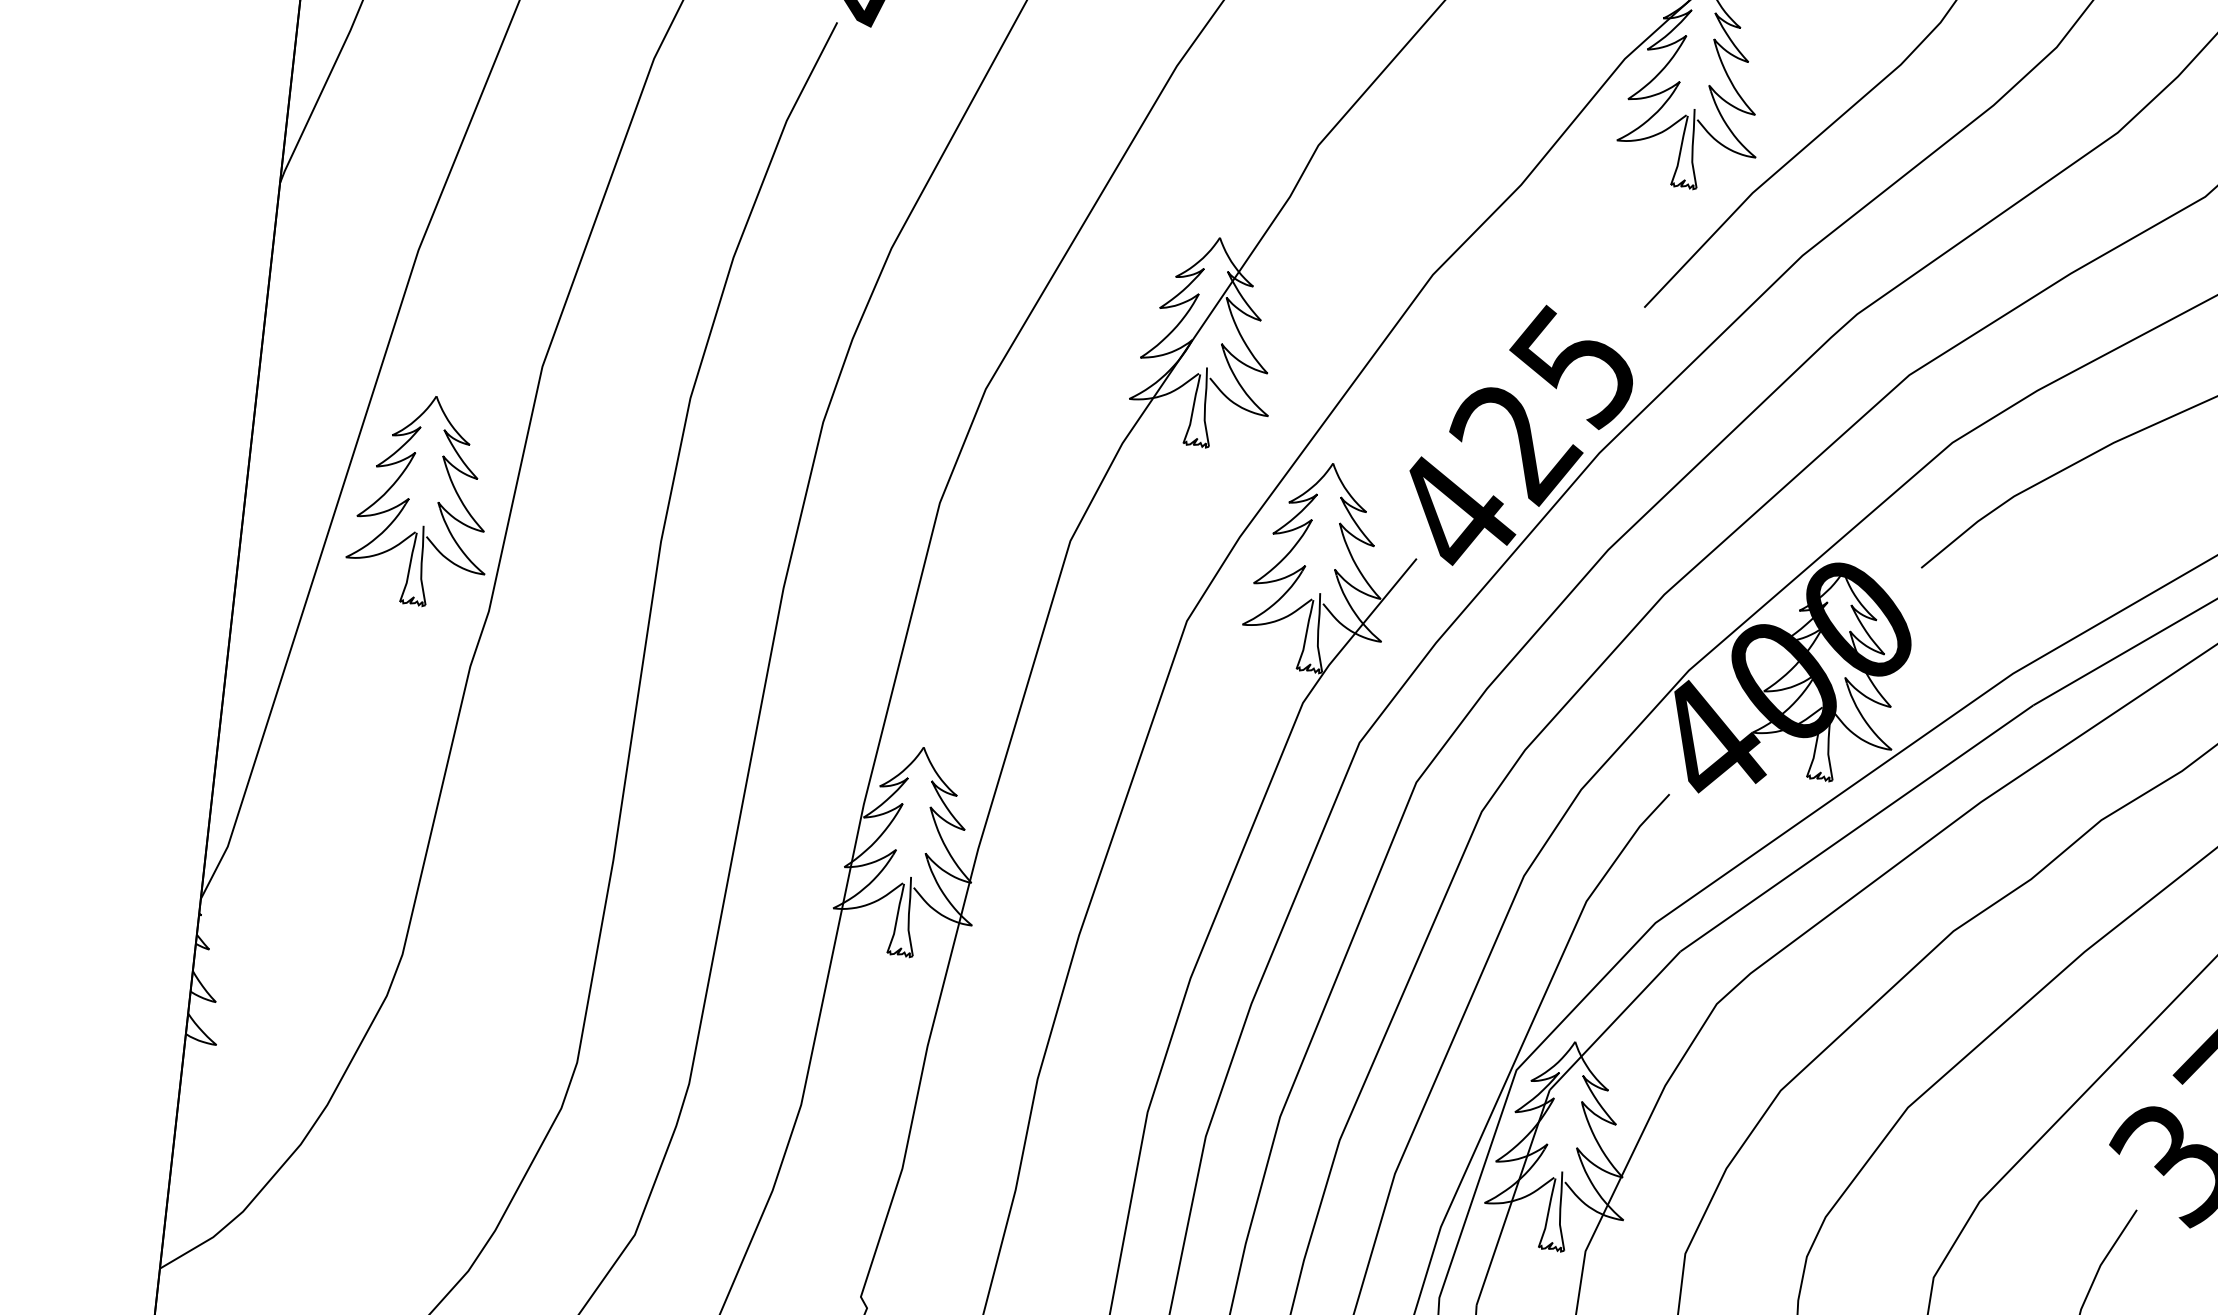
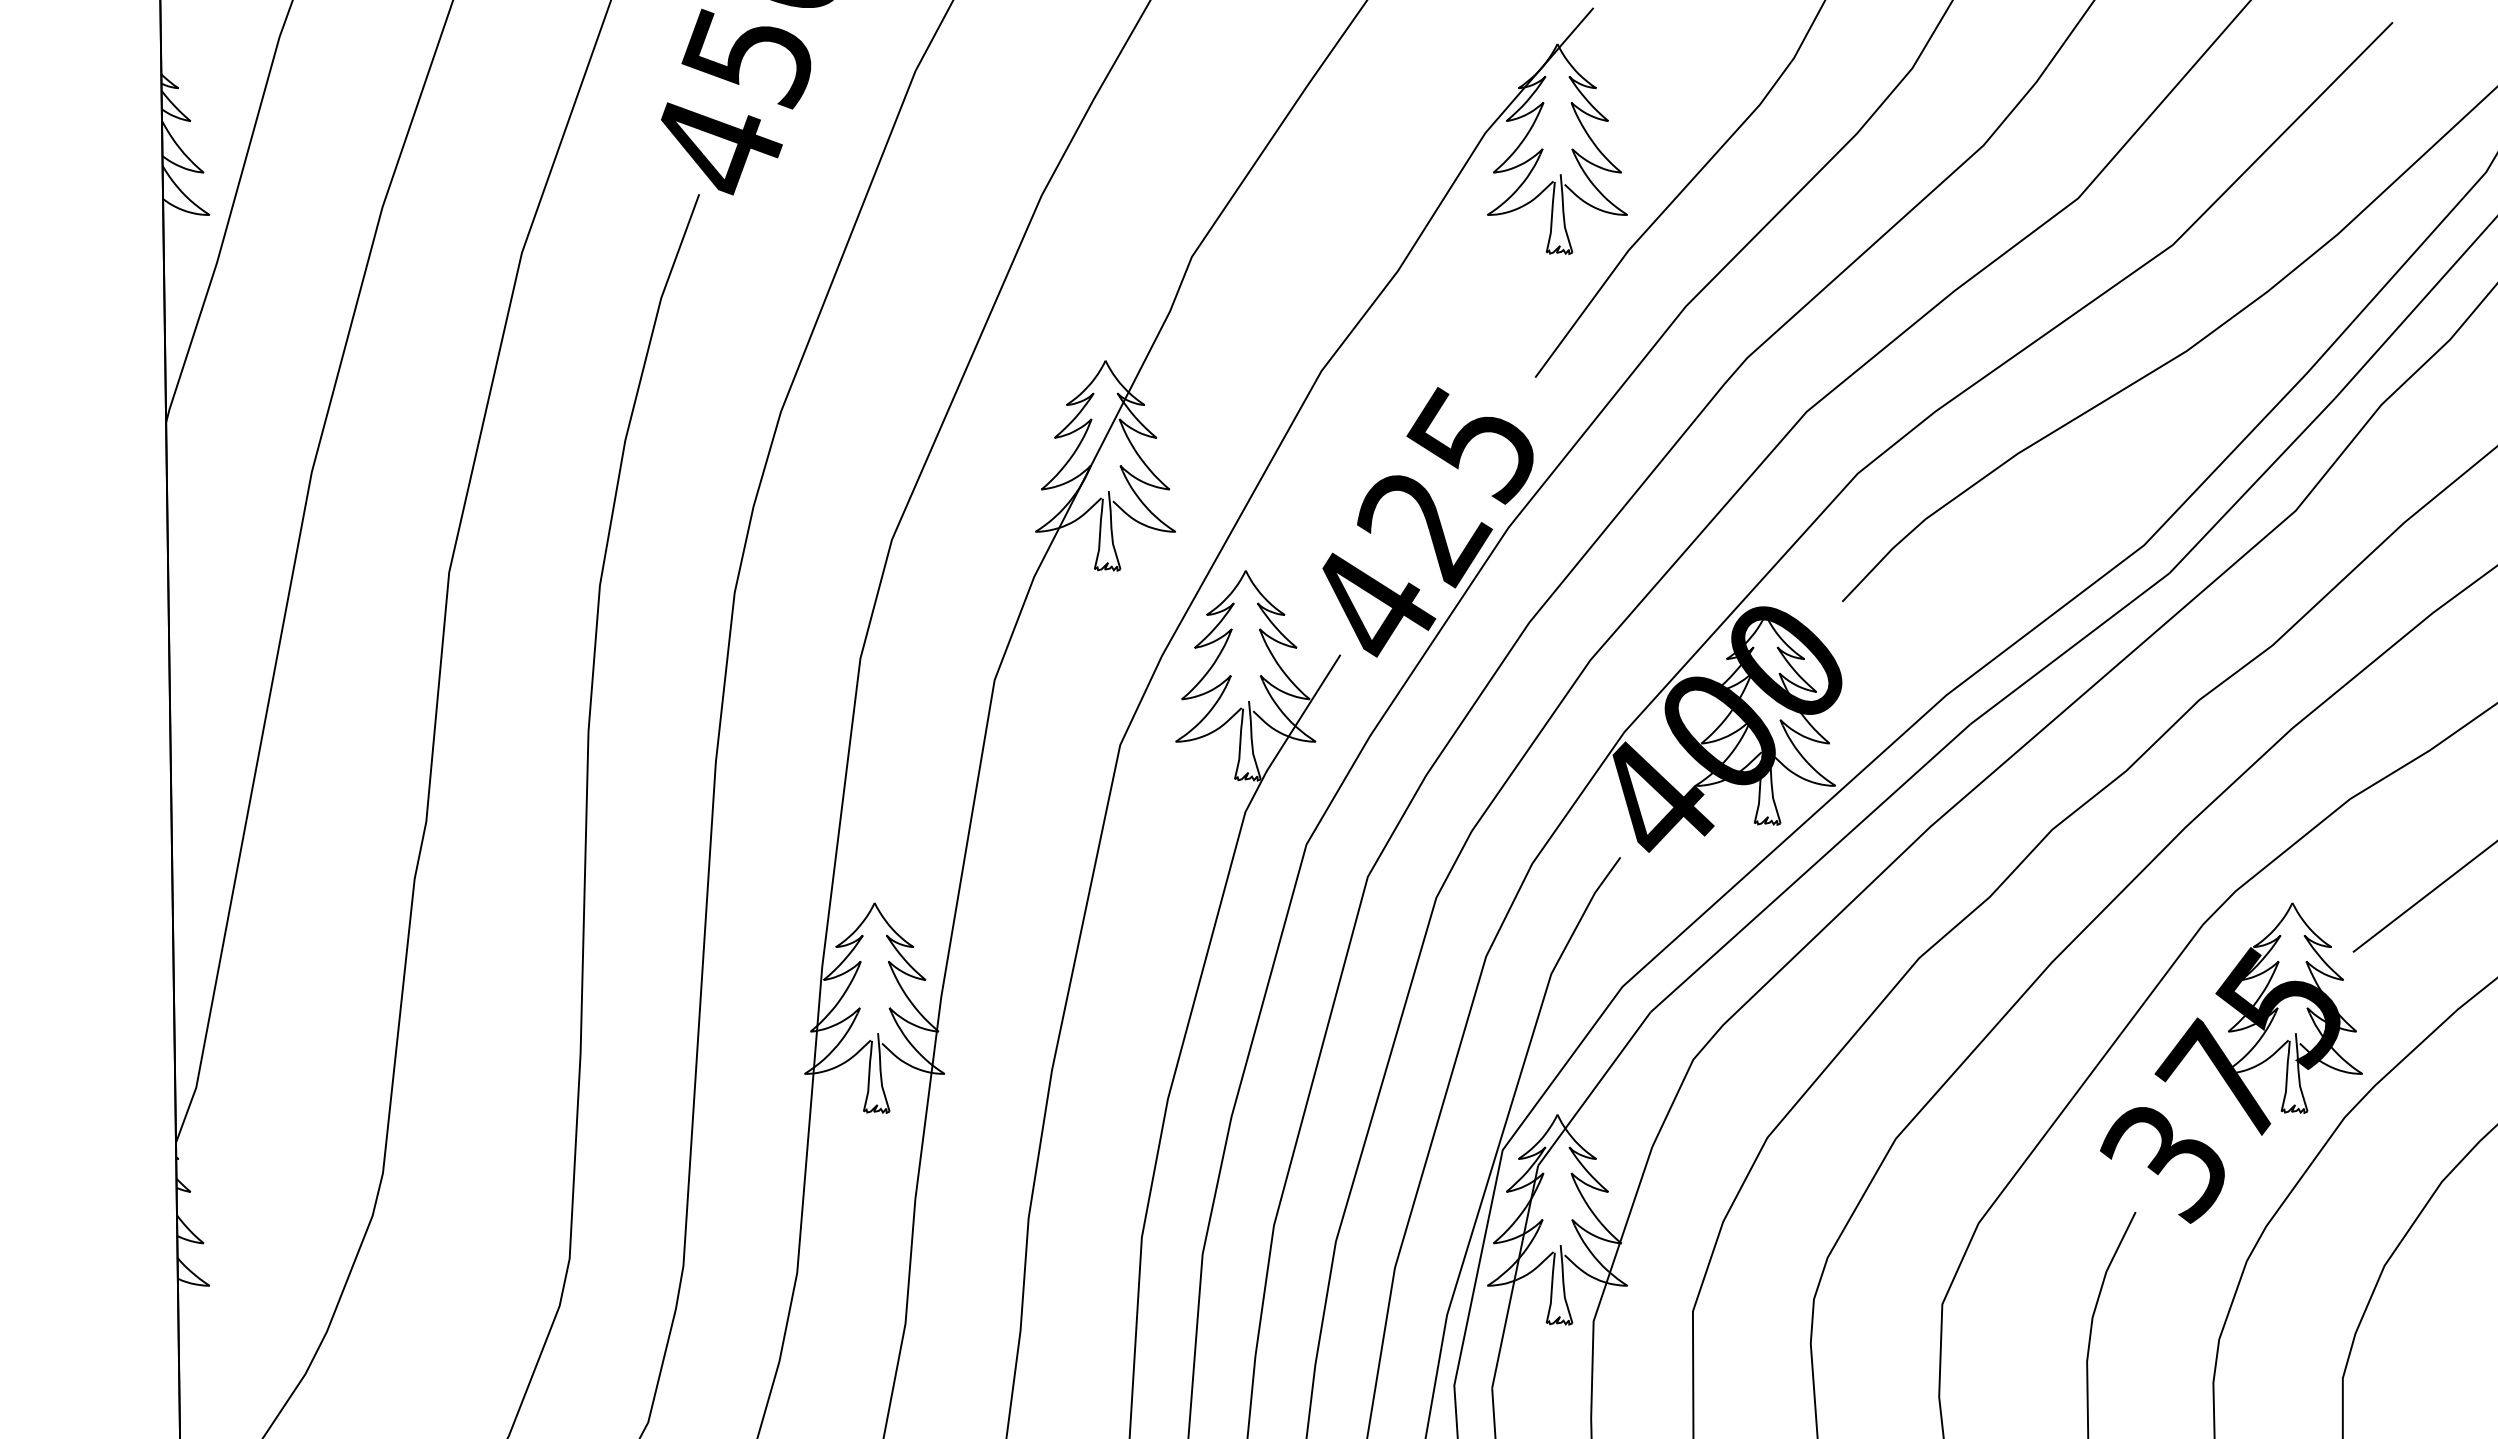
part: (409, 498) -> (333, 719), removed

